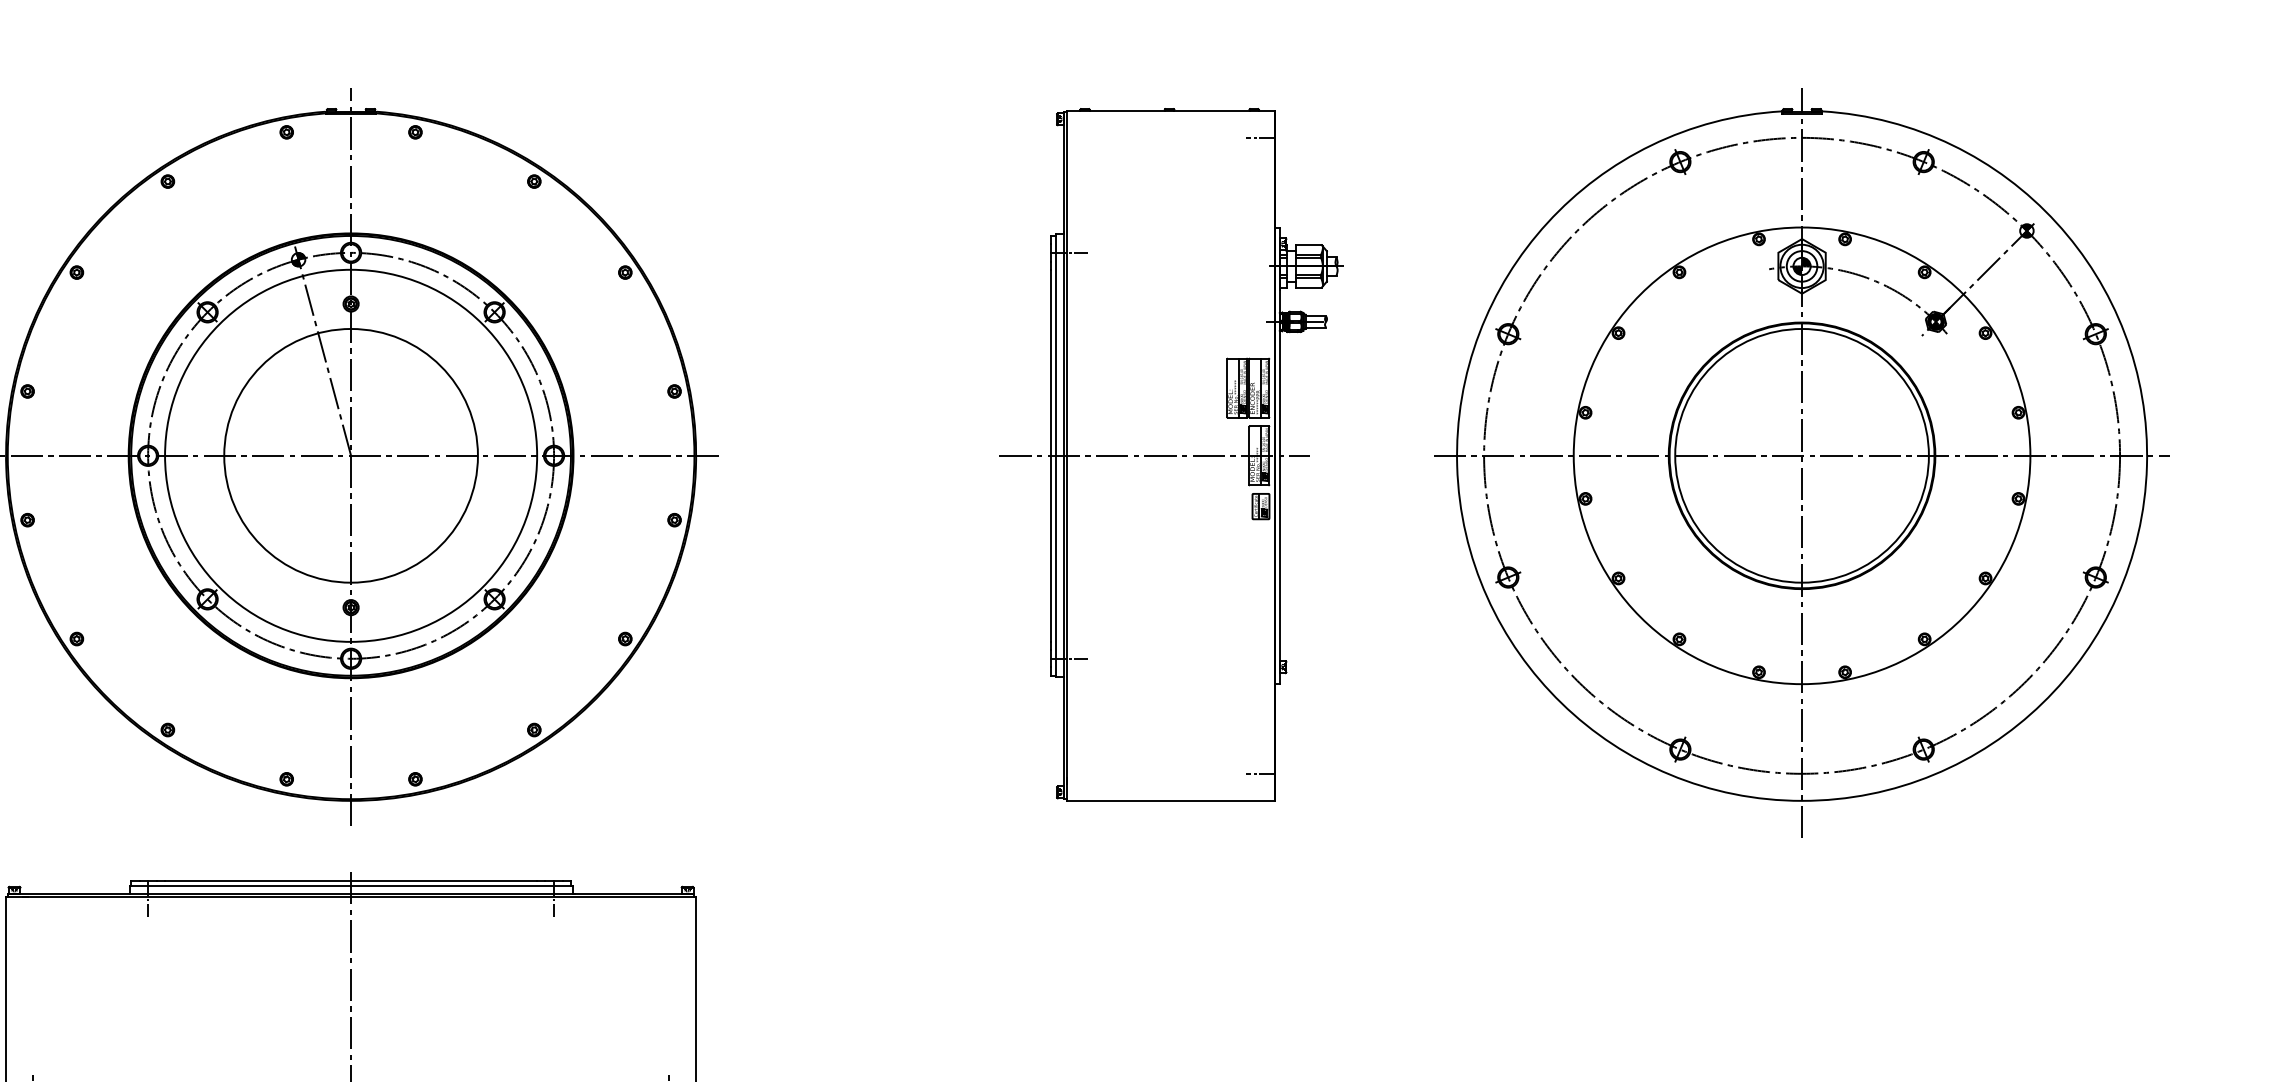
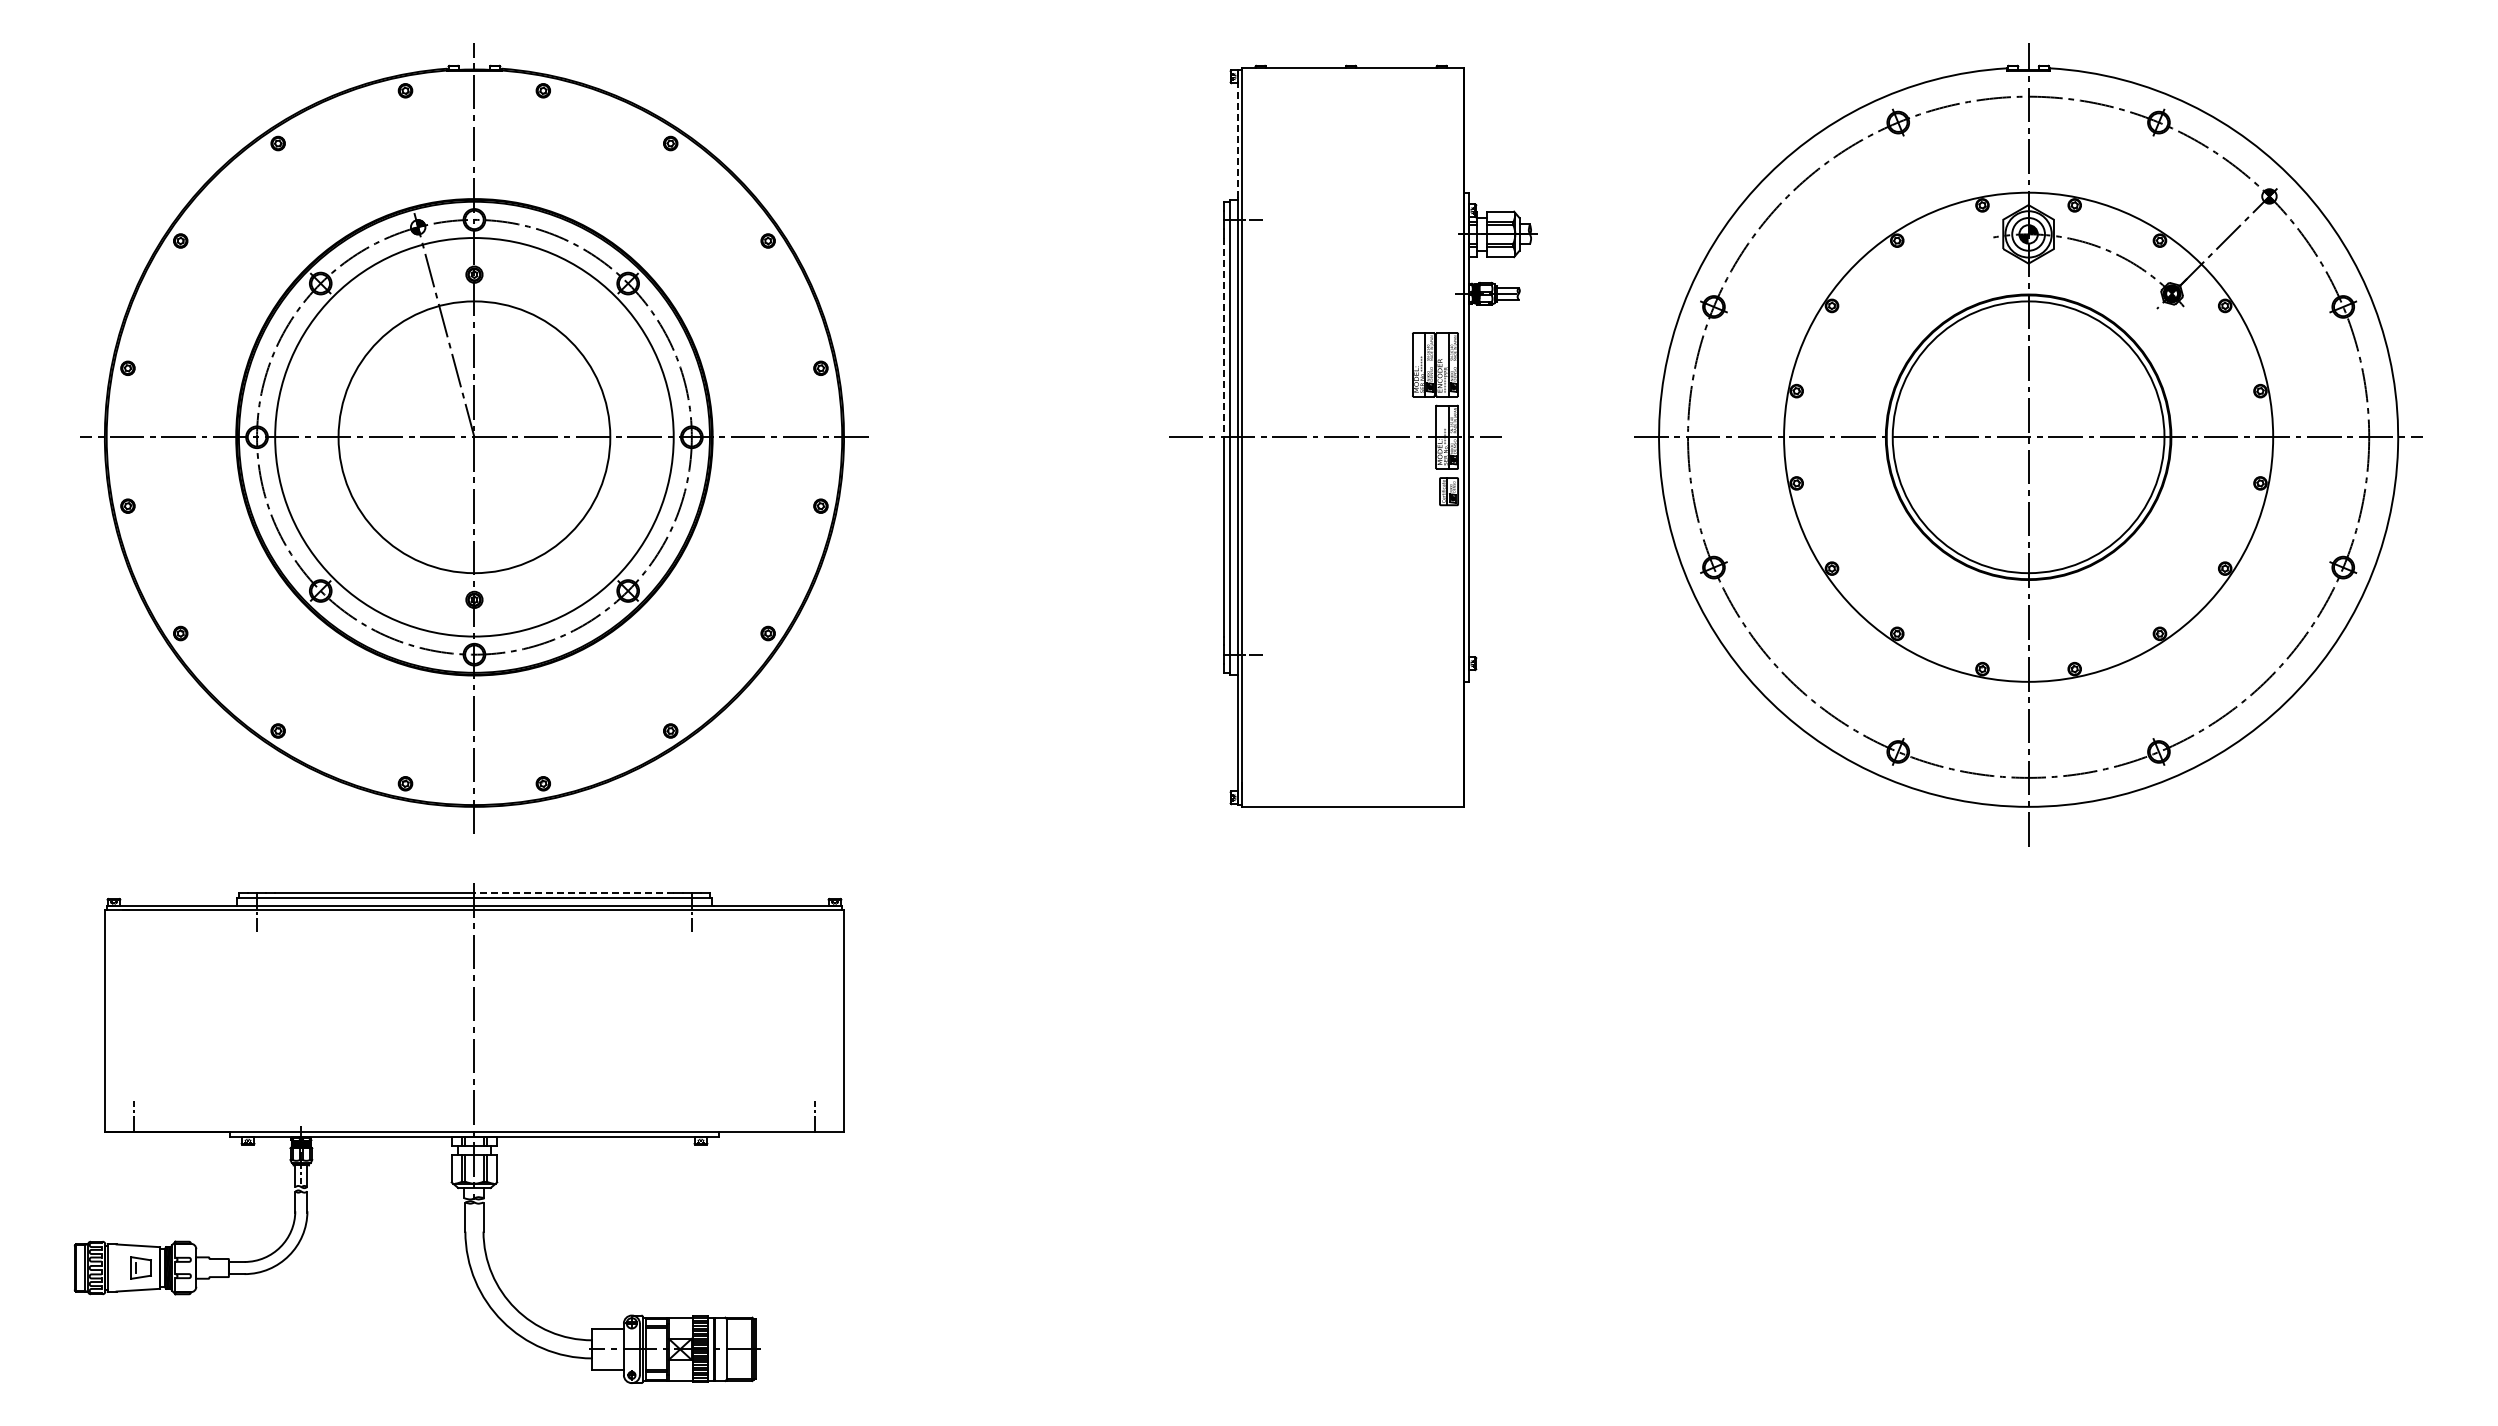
line: (1260, 137) -> (1448, 96), removed
line: (1063, 173) -> (1237, 134), solid -> dashed
line: (1051, 362) -> (1224, 337), solid -> dashed
line: (1260, 773) -> (1448, 777), removed
line: (444, 880) -> (574, 892), solid -> dashed

